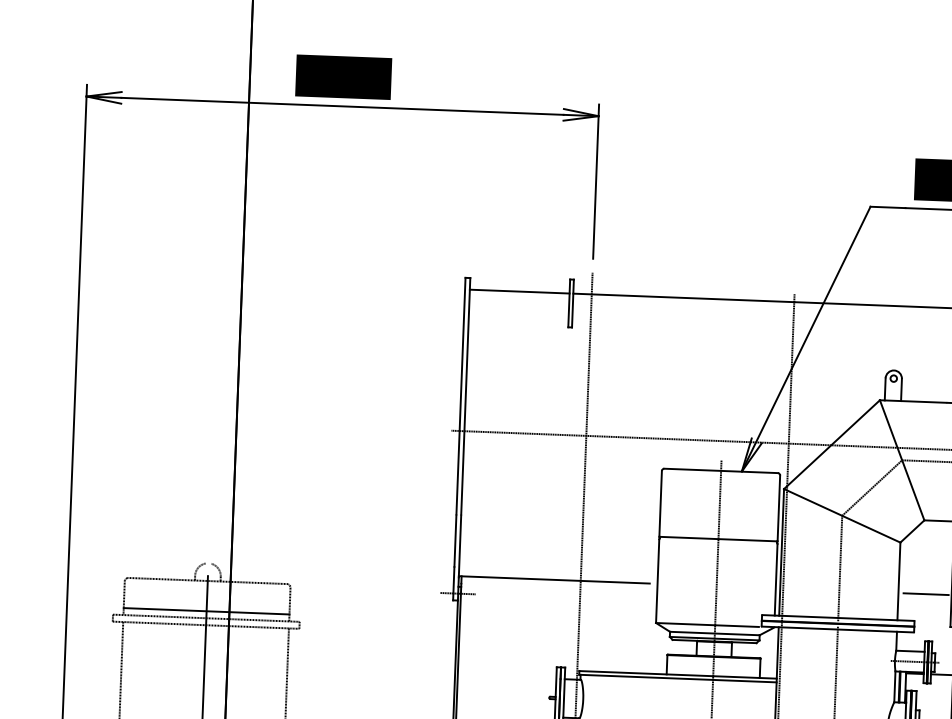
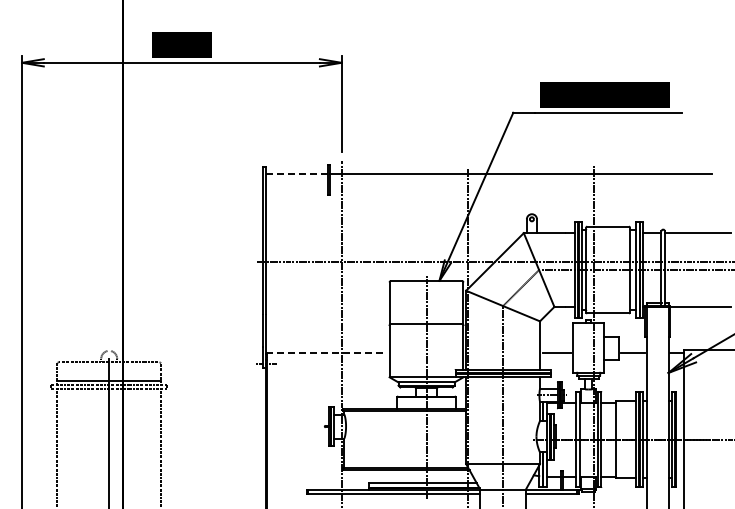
line: (520, 292) -> (297, 174), solid -> dashed
line: (554, 579) -> (325, 352), solid -> dashed

